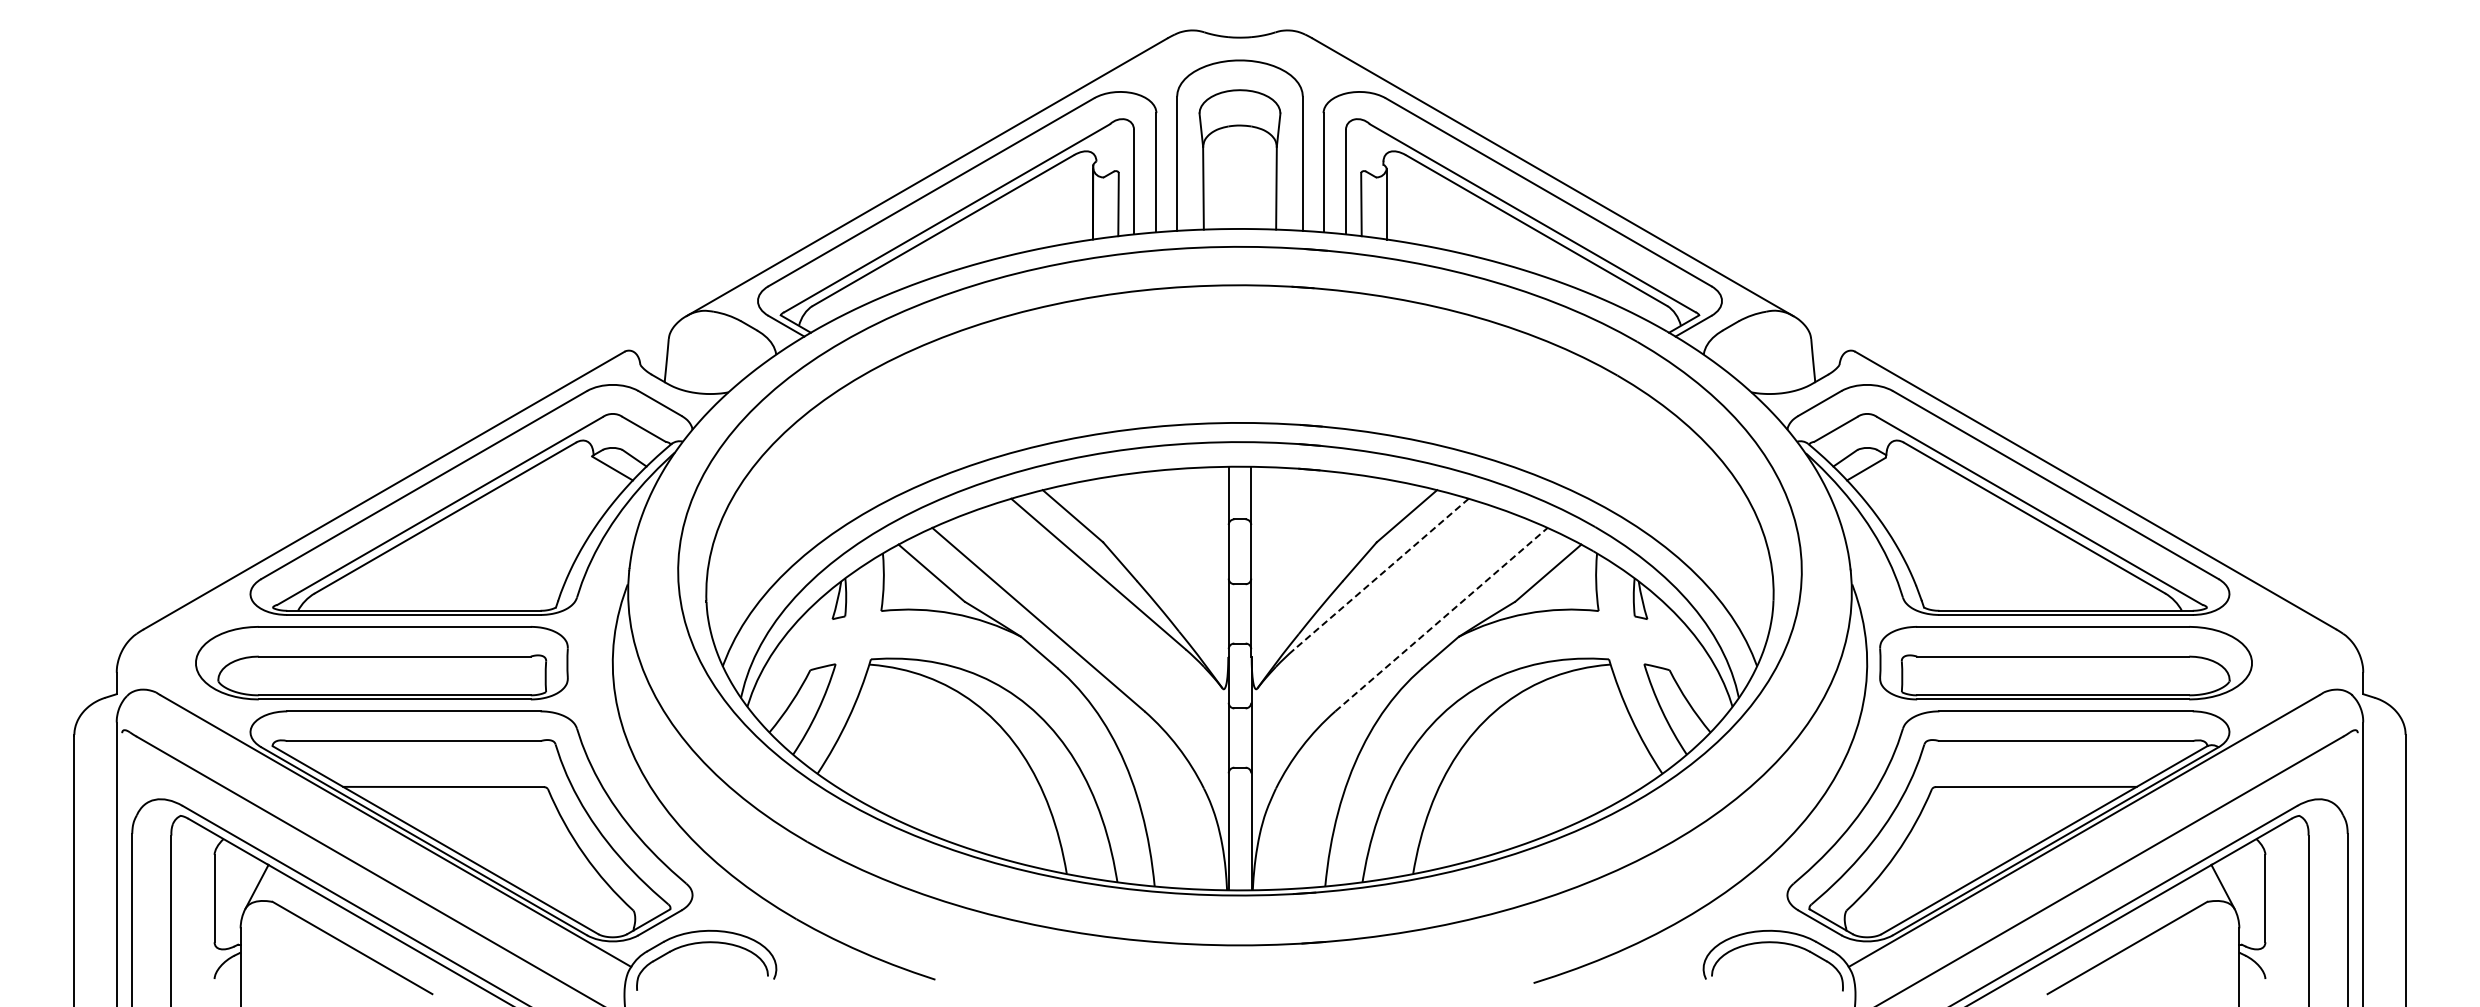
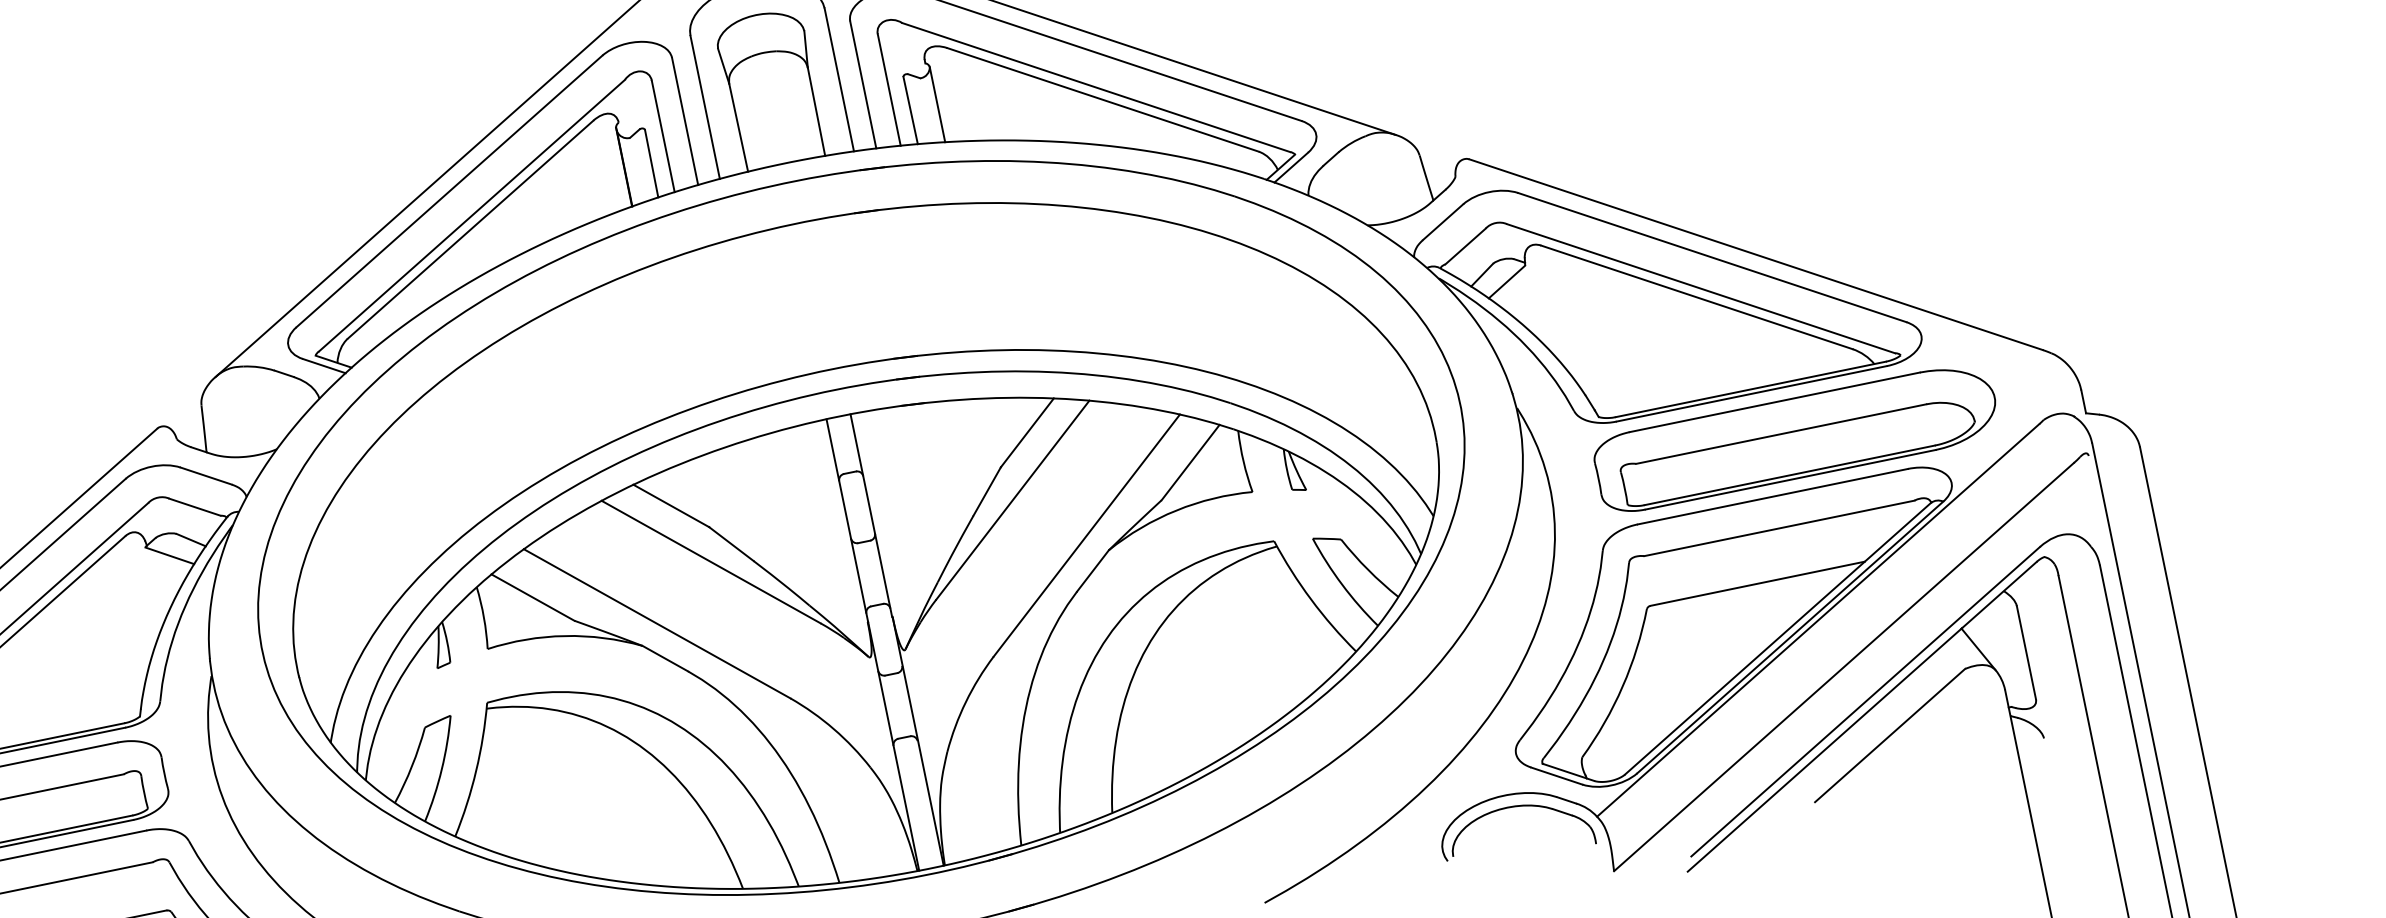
line: (1381, 574) -> (1012, 500), dashed -> solid
line: (1441, 619) -> (1086, 535), dashed -> solid
part: (2065, 663) -> (1795, 438), moved

